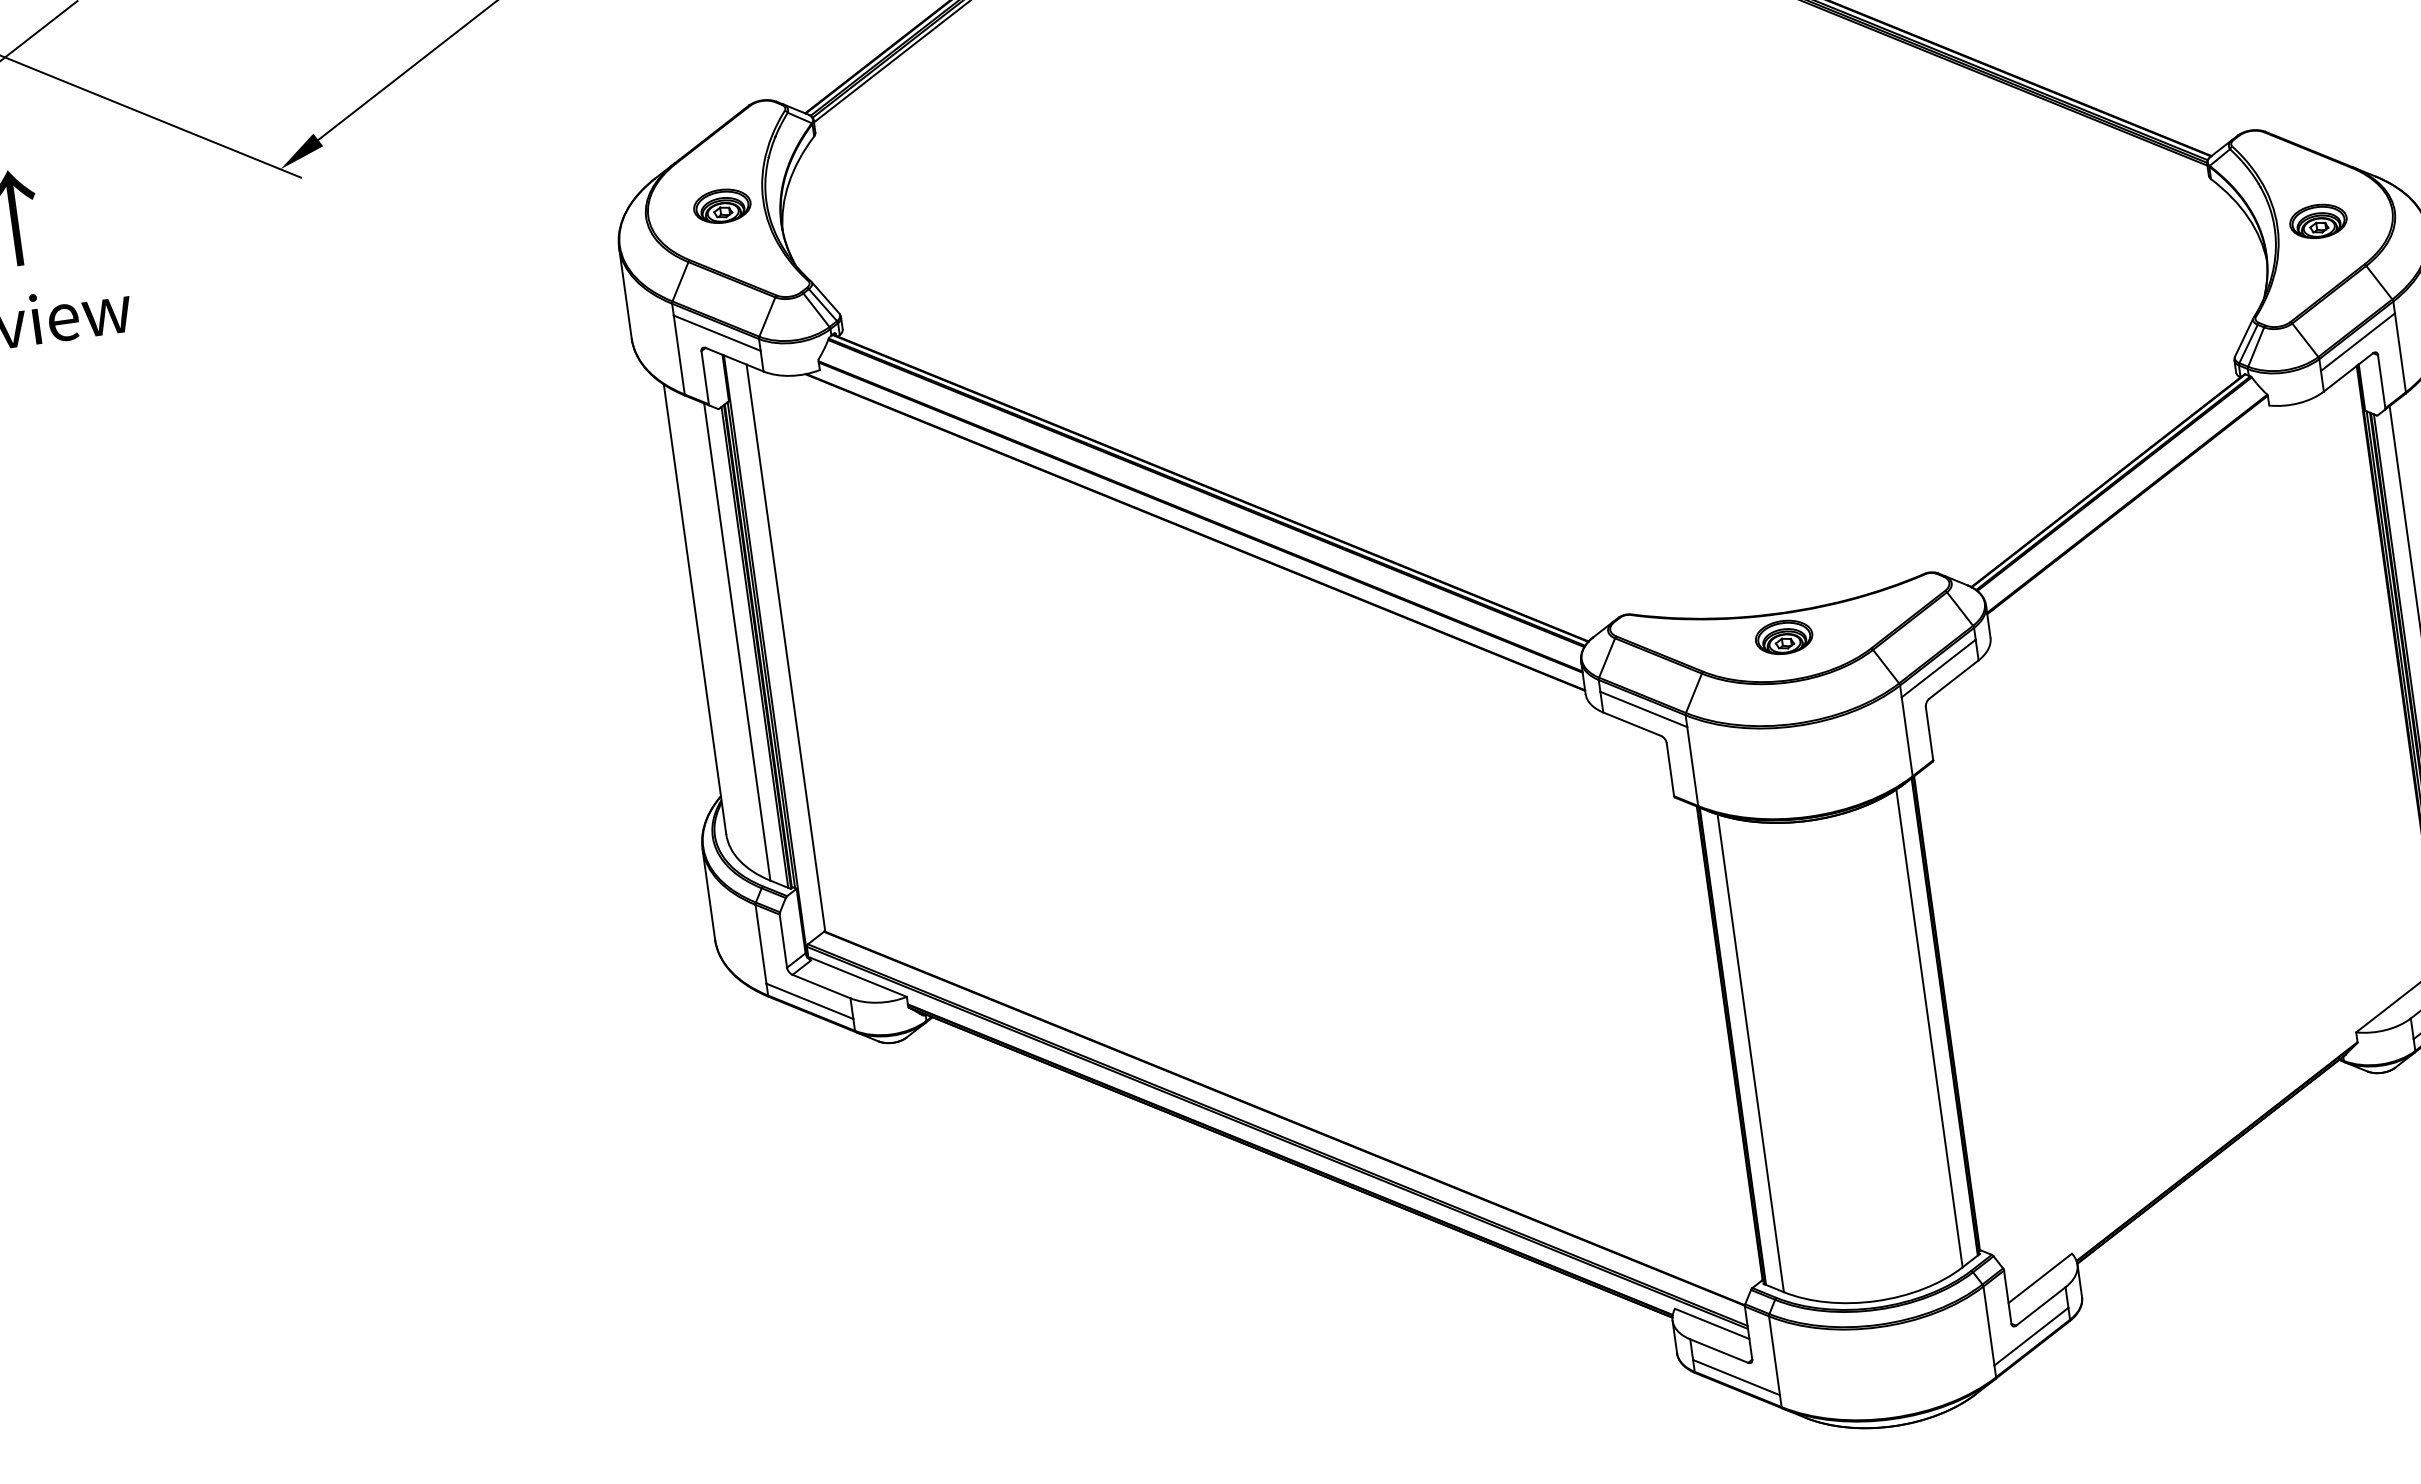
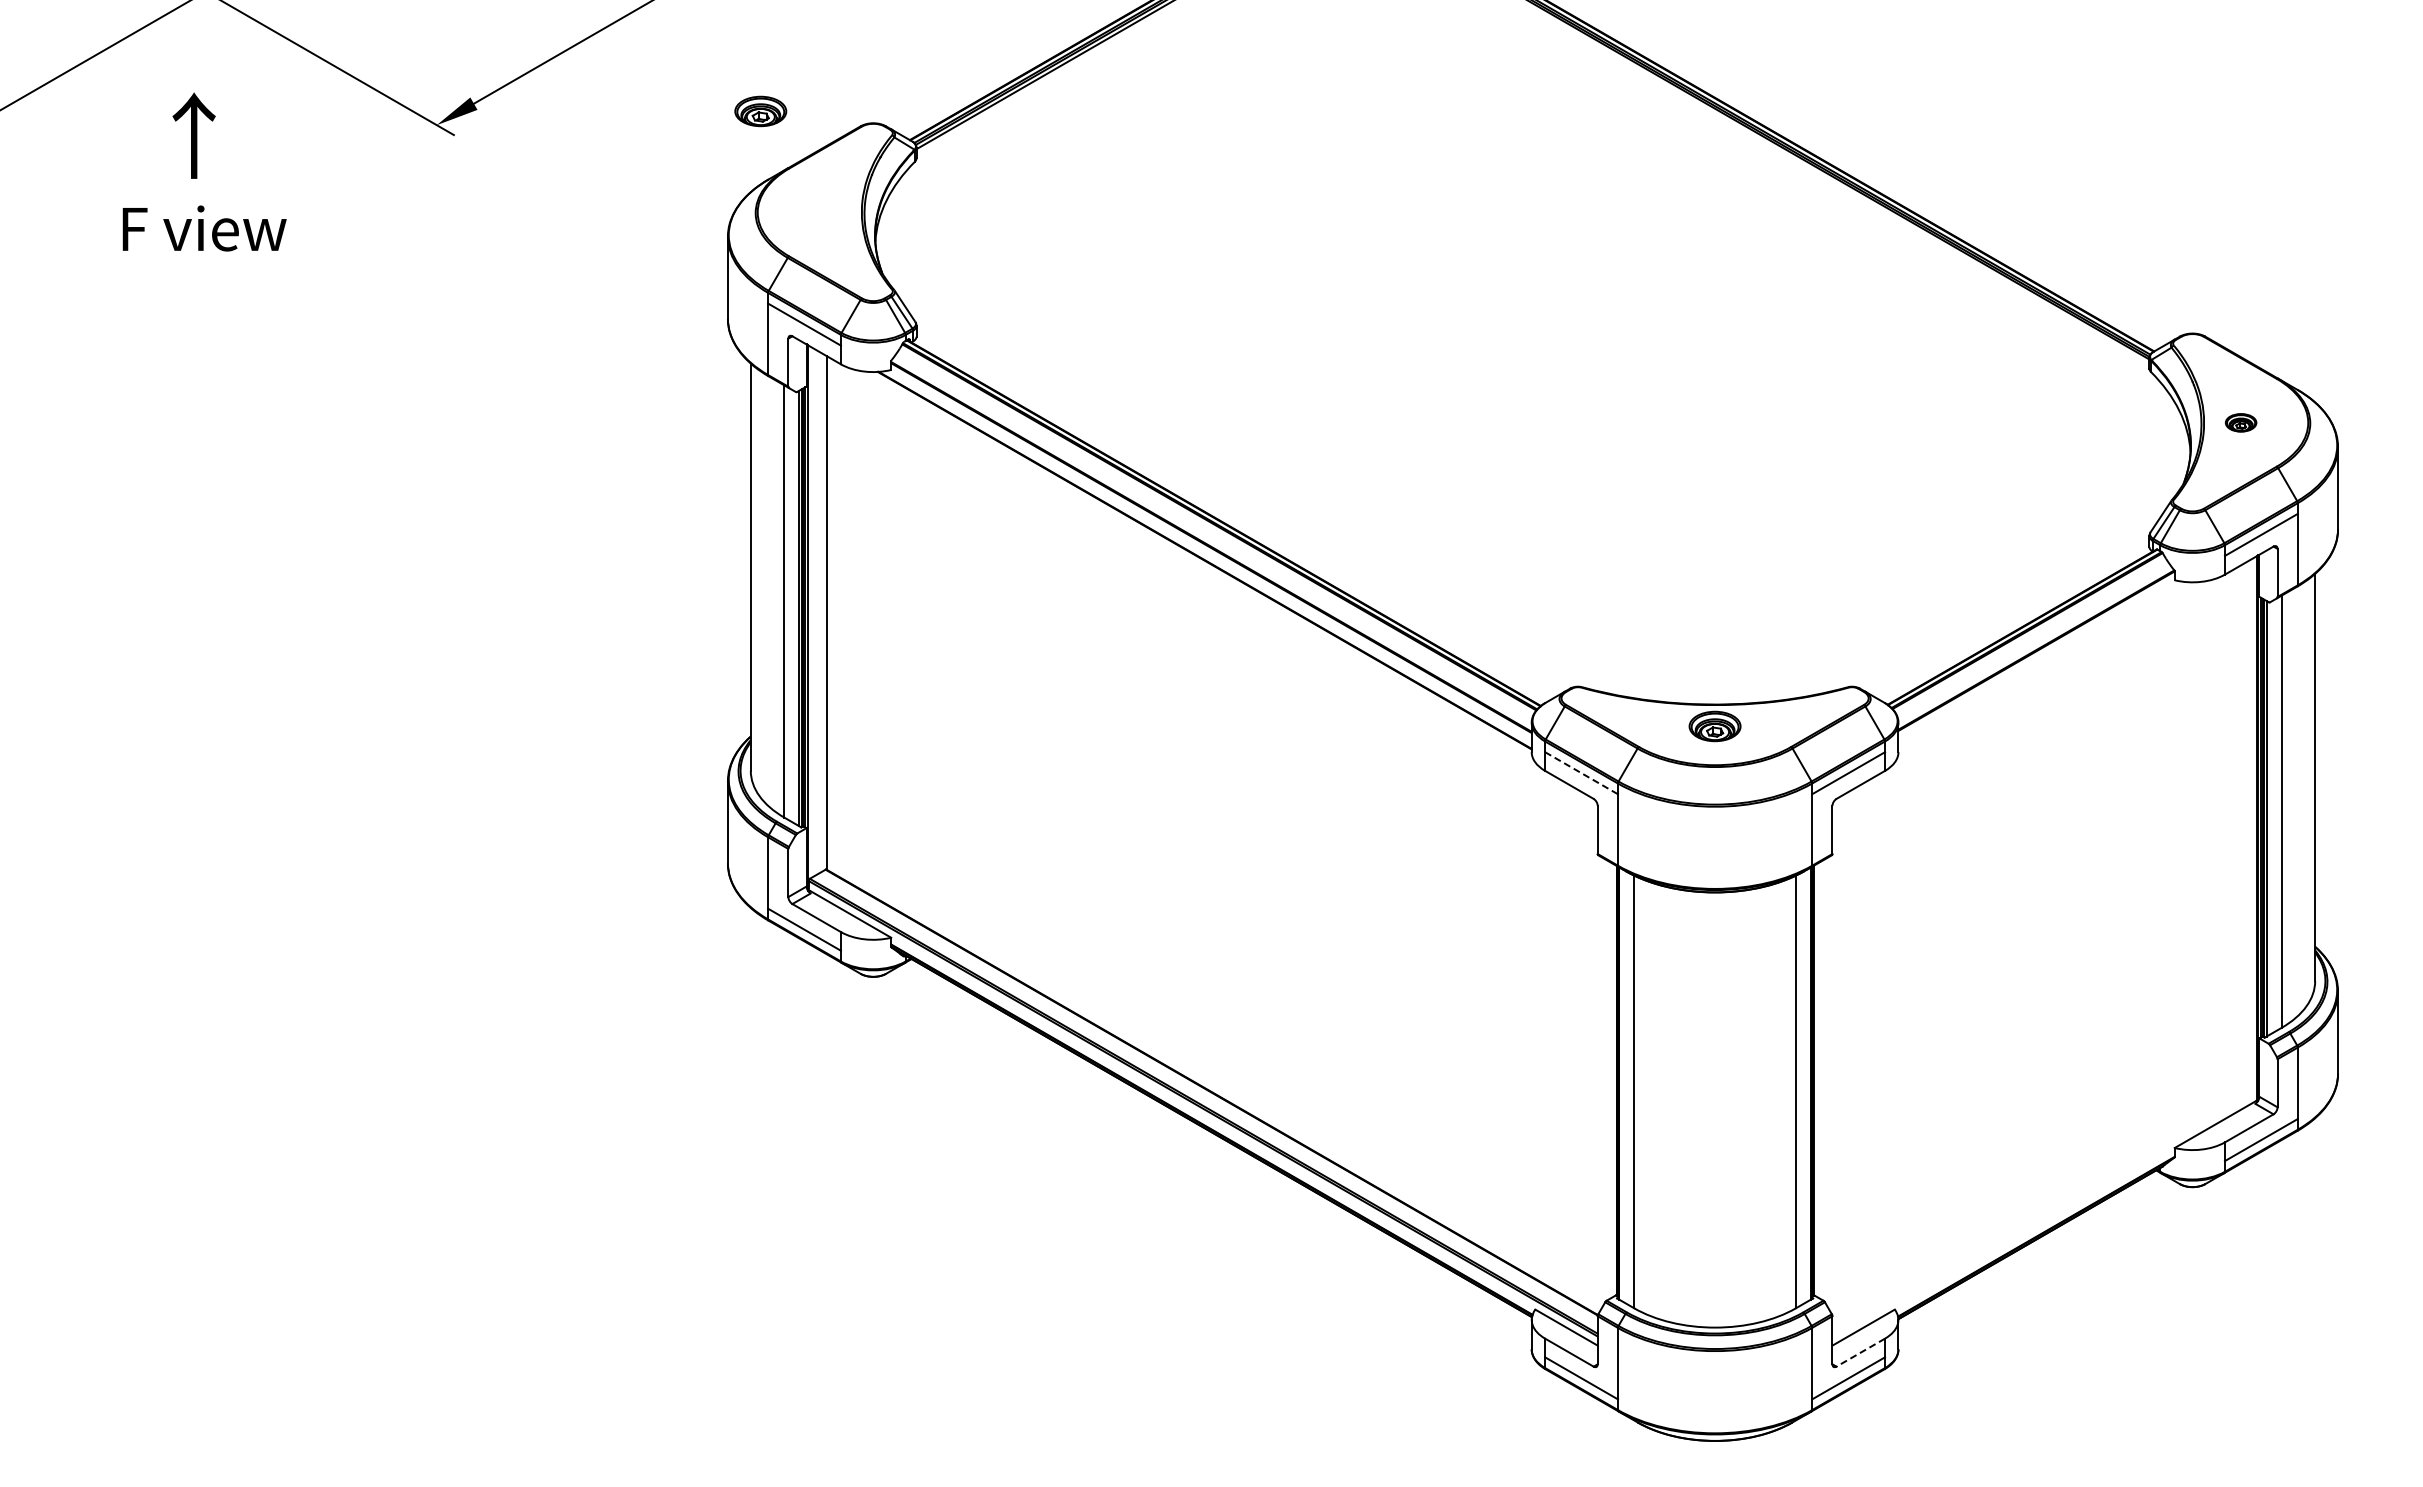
part: (722, 206) -> (760, 111), moved
part: (2317, 221) -> (2240, 422), size x0.6
line: (1643, 709) -> (1581, 773), solid -> dashed
line: (2040, 1306) -> (1860, 1352), solid -> dashed

